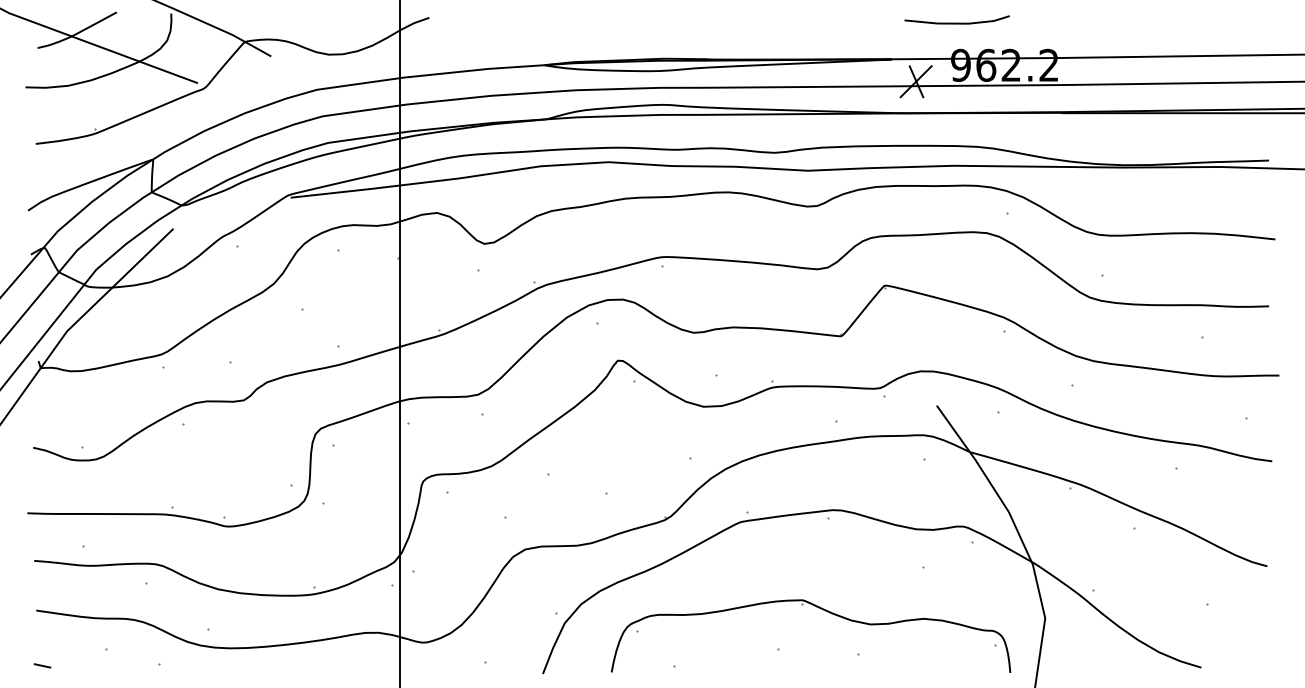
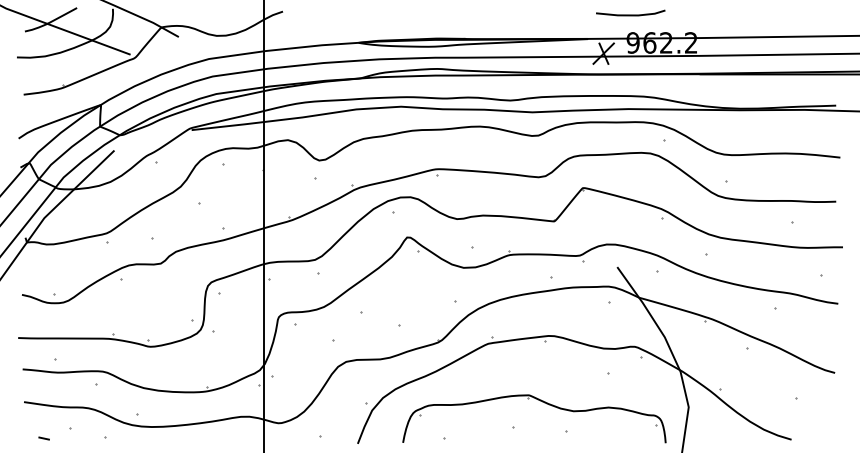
line: (41, 665) -> (43, 438), moved

